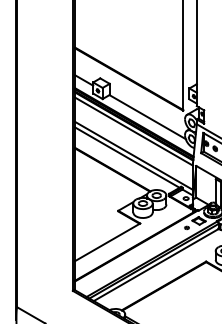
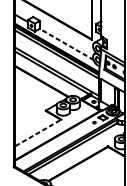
line: (147, 117) -> (66, 44), solid -> dashed
line: (107, 242) -> (38, 133), solid -> dashed

